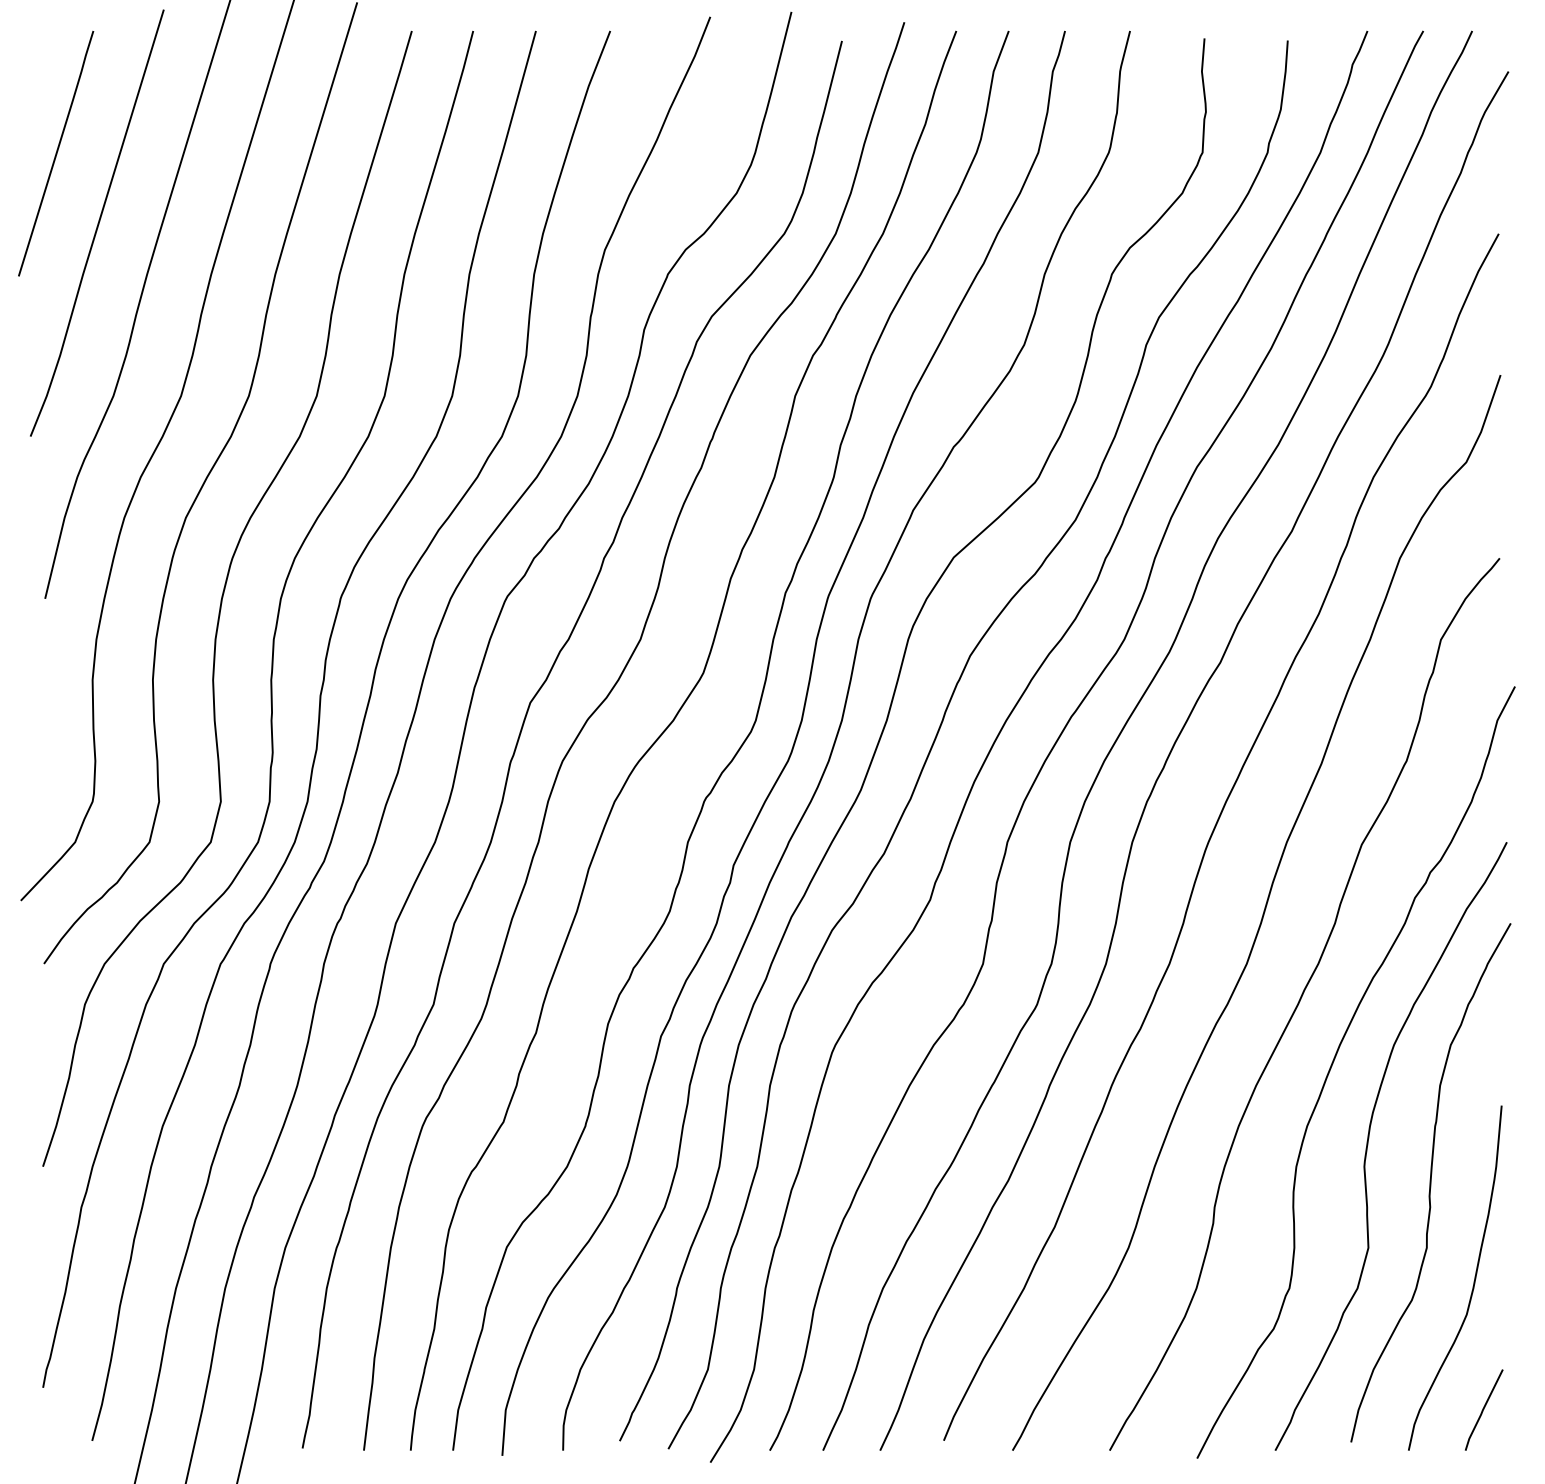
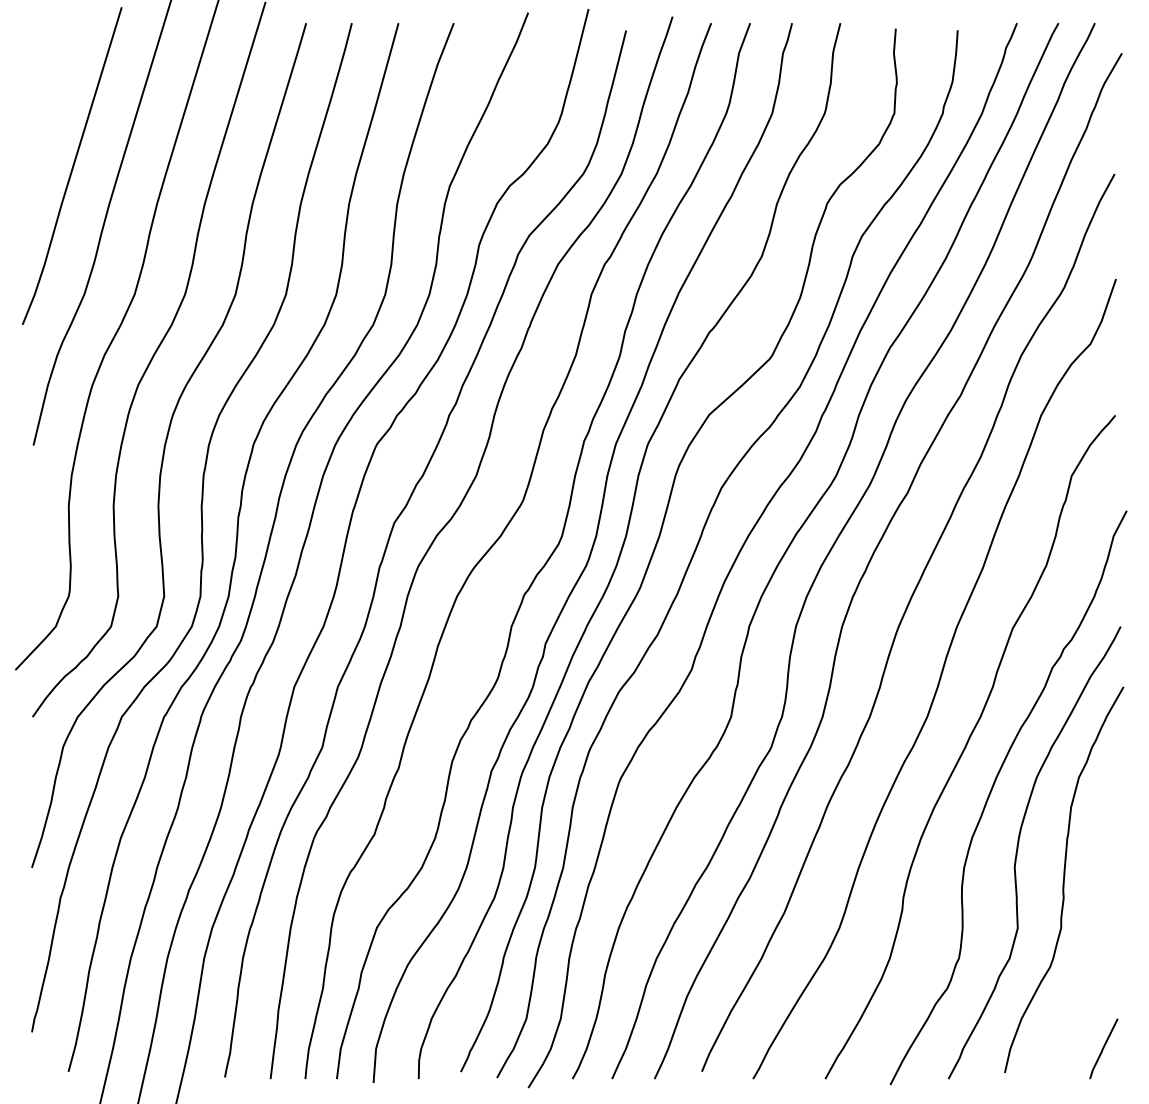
line: (56, 153) -> (41, 114), removed
curve: (1473, 1281) -> (1095, 953), removed

